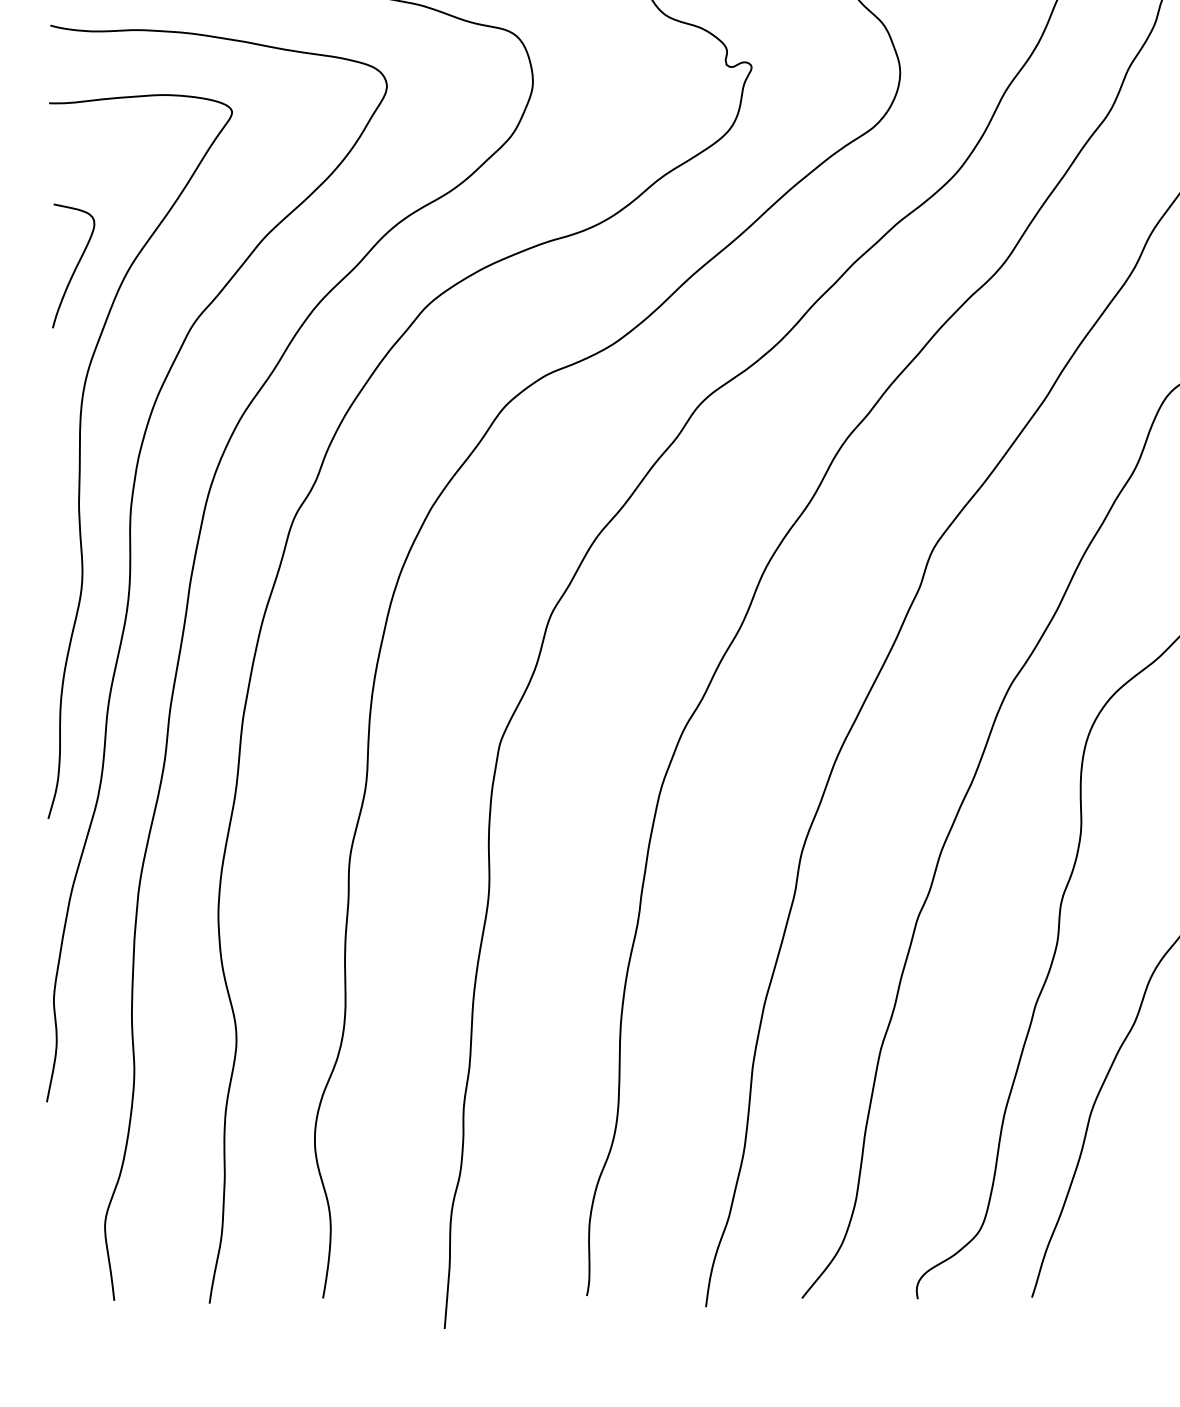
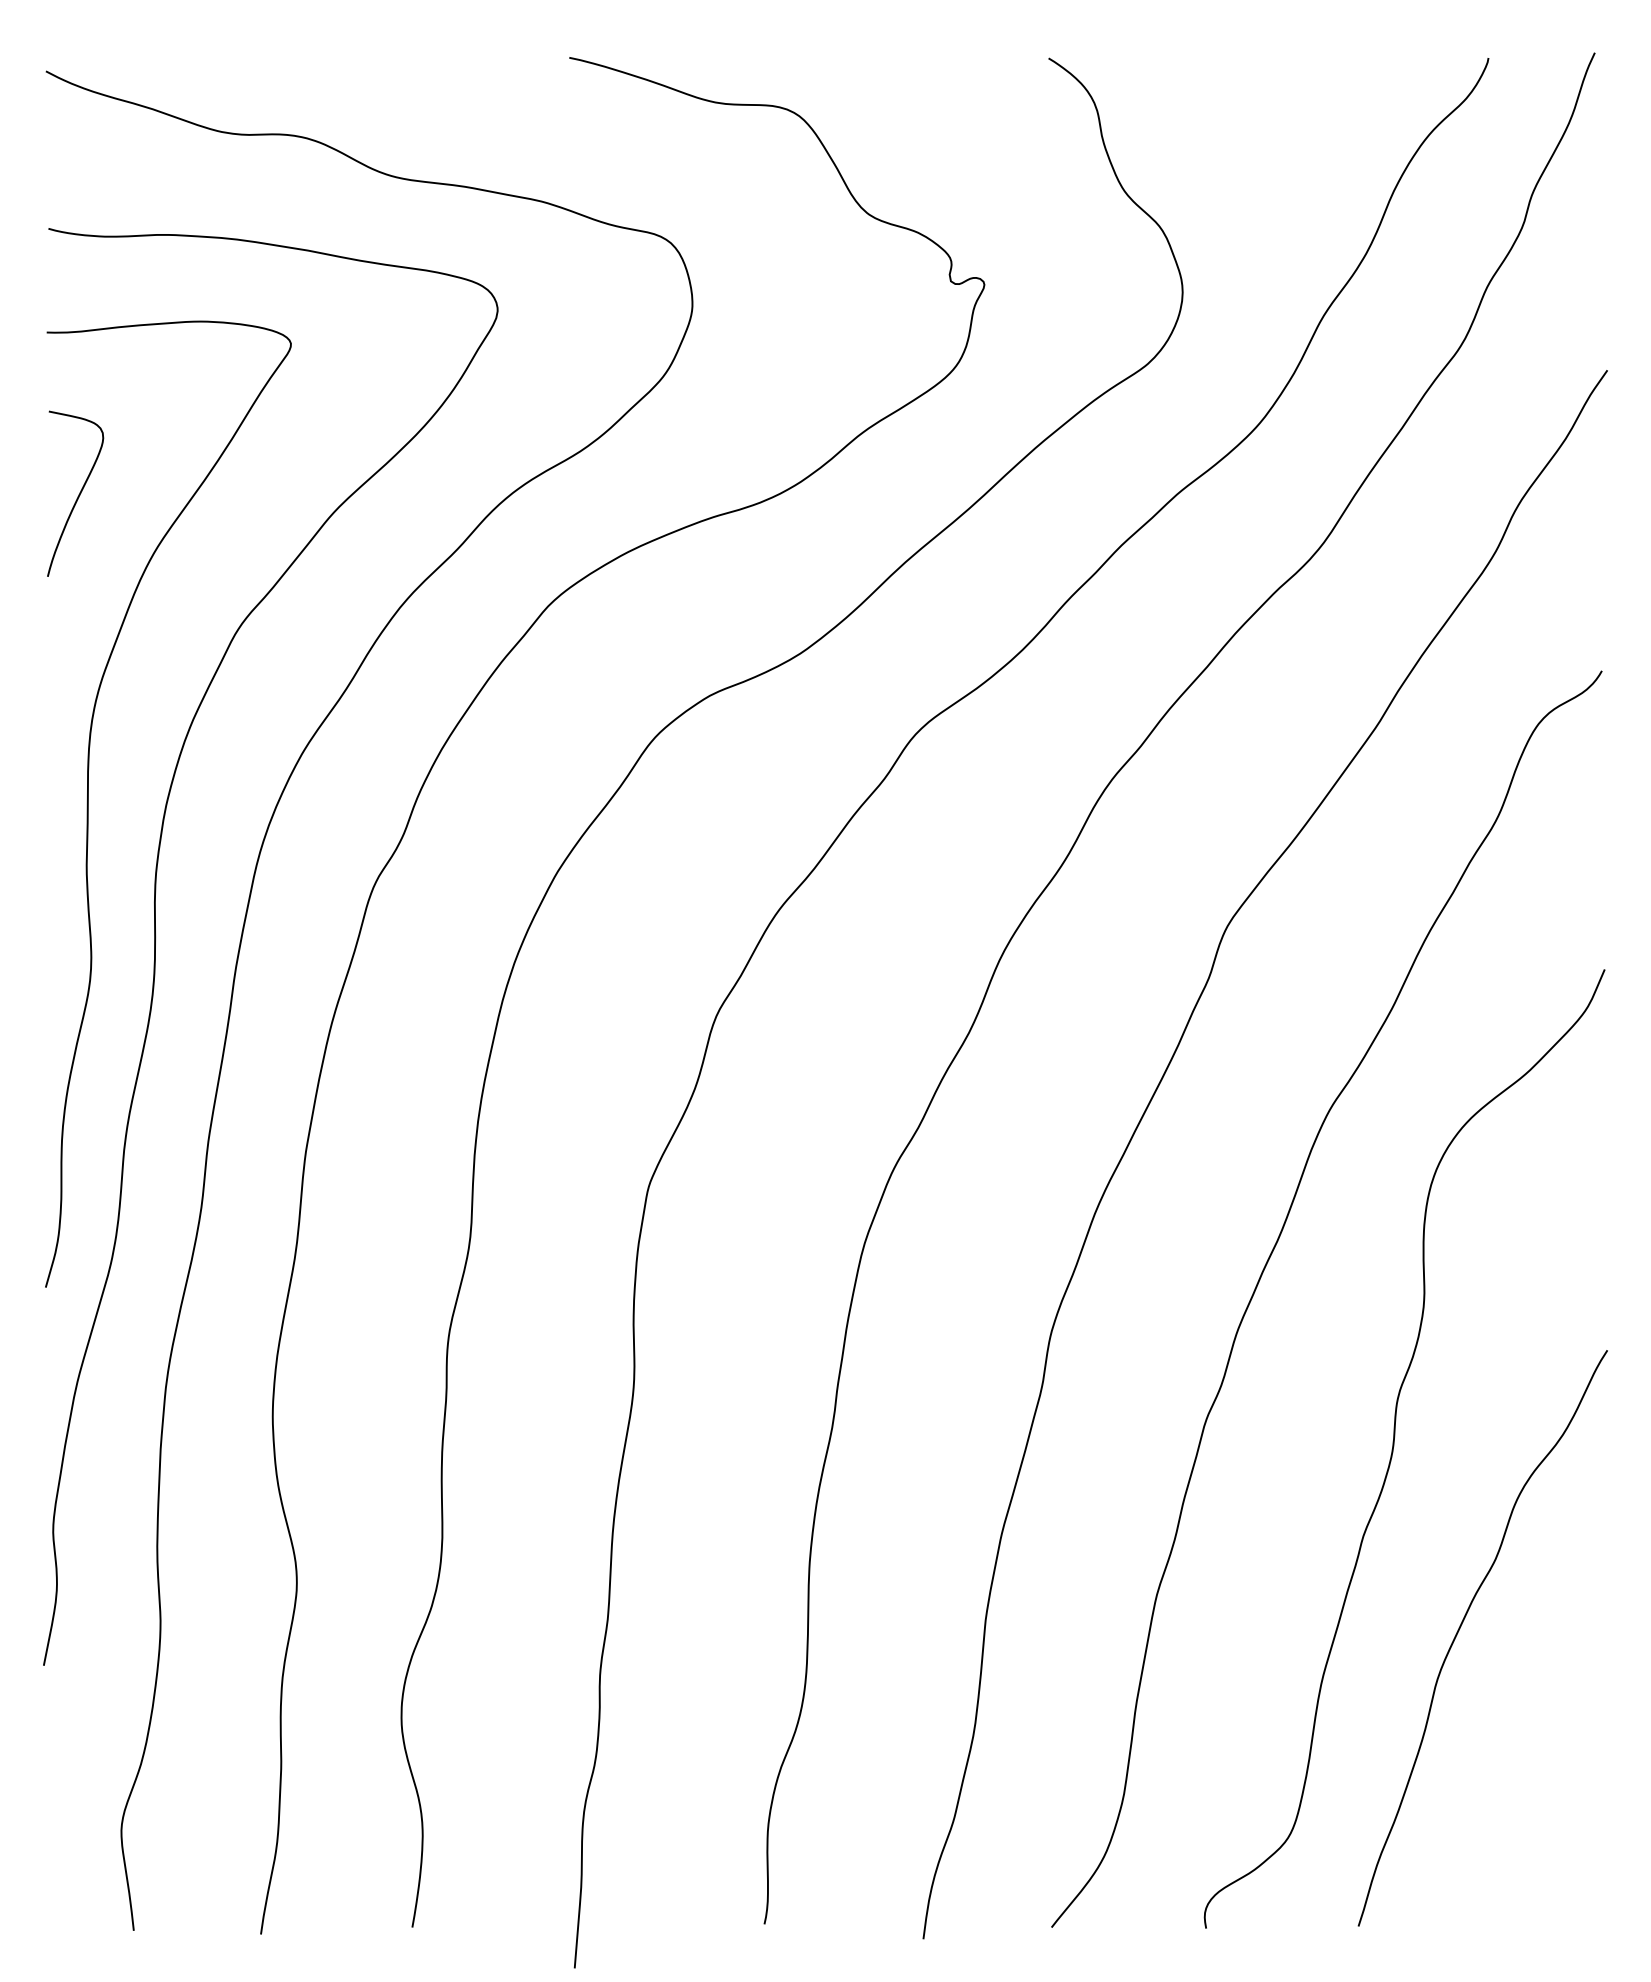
curve: (75, 266) -> (78, 494), moved

